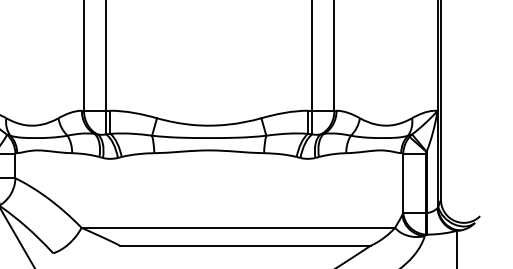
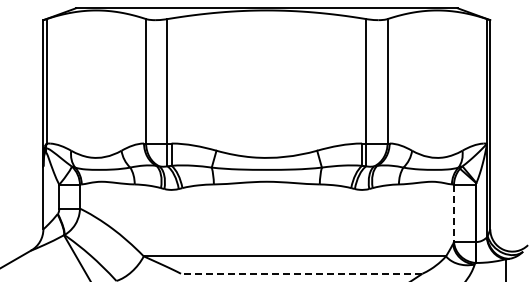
line: (403, 183) -> (454, 213), solid -> dashed
line: (245, 245) -> (301, 273), solid -> dashed

